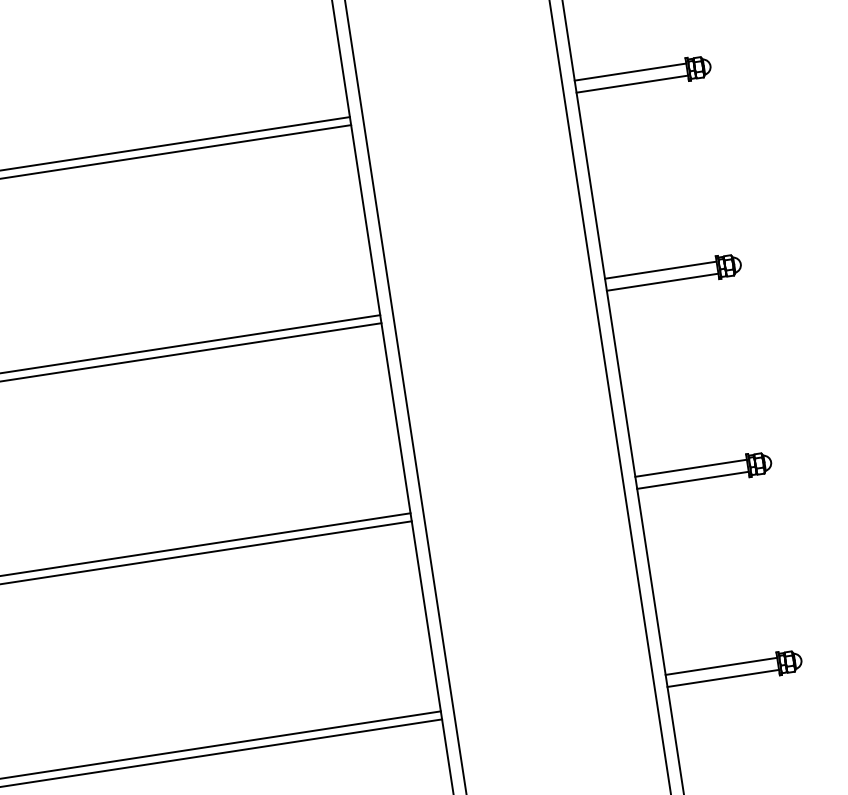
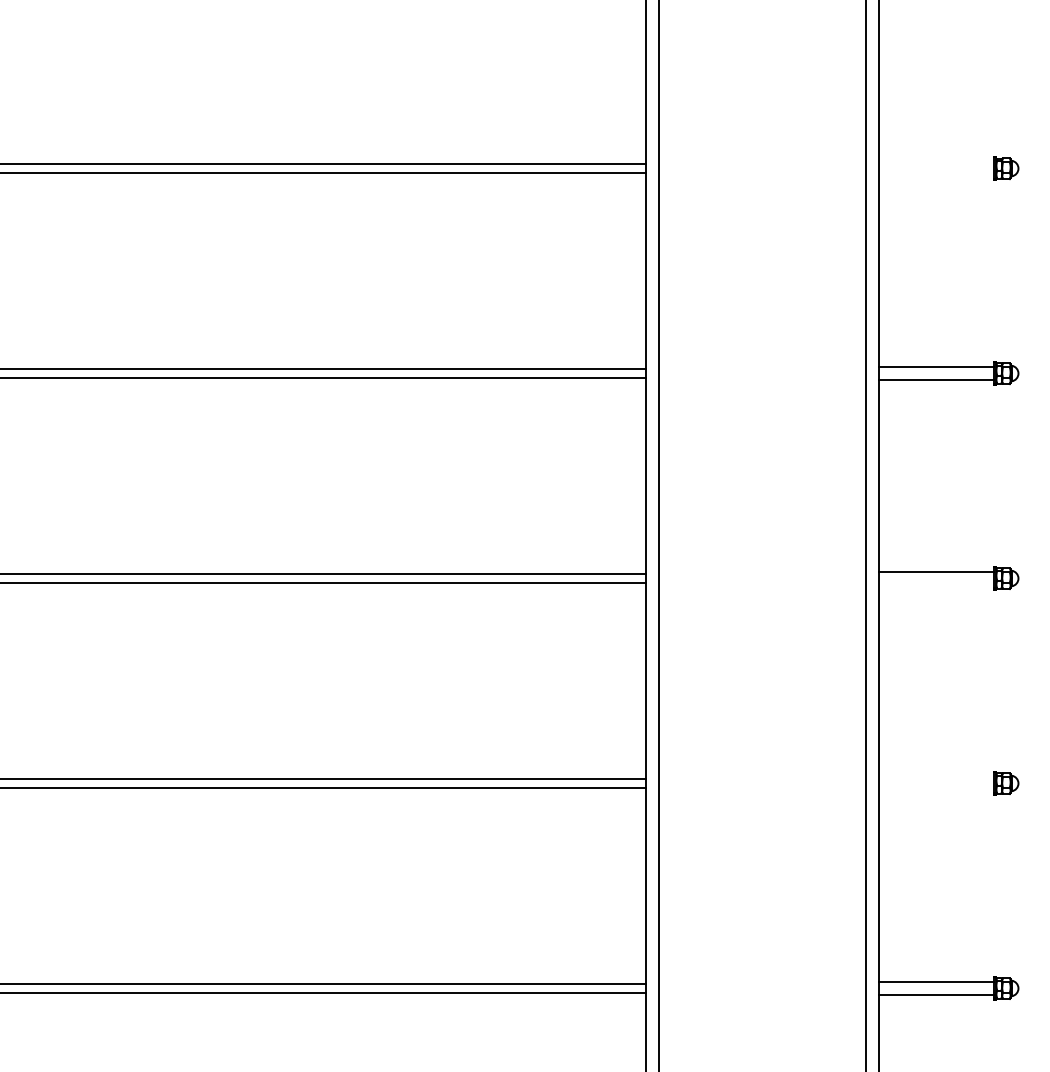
line: (630, 72) -> (936, 162), removed
line: (632, 83) -> (936, 174), removed
line: (692, 480) -> (936, 584), removed
line: (721, 666) -> (936, 777), removed
line: (723, 678) -> (936, 789), removed

